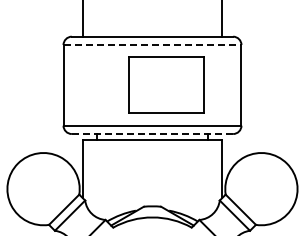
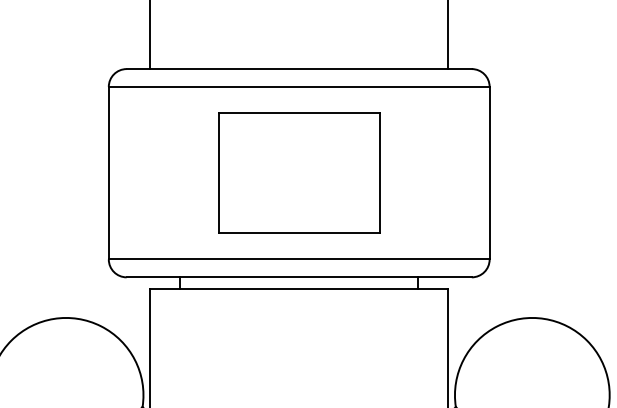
line: (152, 45) -> (299, 87), dashed -> solid
part: (166, 84) -> (299, 171), moved
line: (152, 134) -> (299, 278), dashed -> solid

